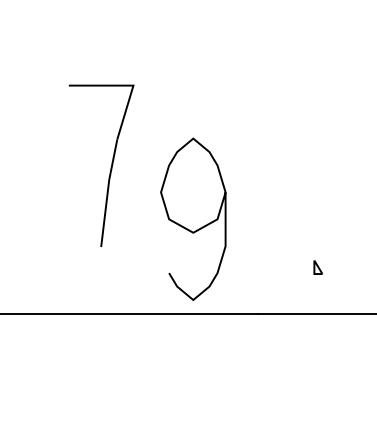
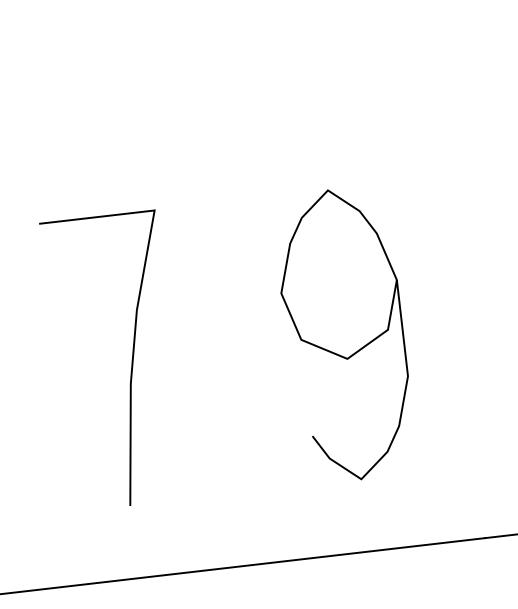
part: (110, 167) -> (130, 361), moved
curve: (198, 228) -> (355, 350), moved

